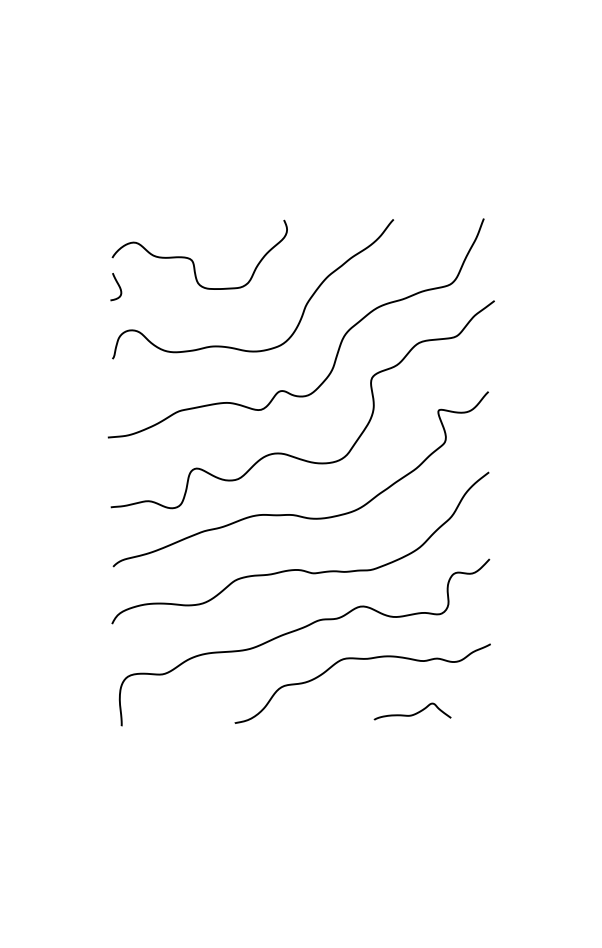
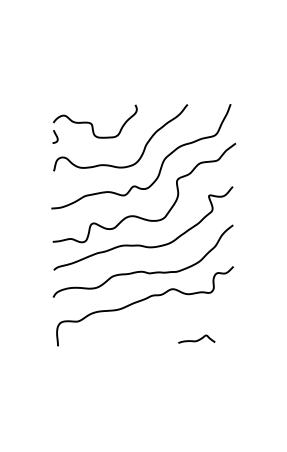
curve: (361, 661) -> (172, 315), removed

